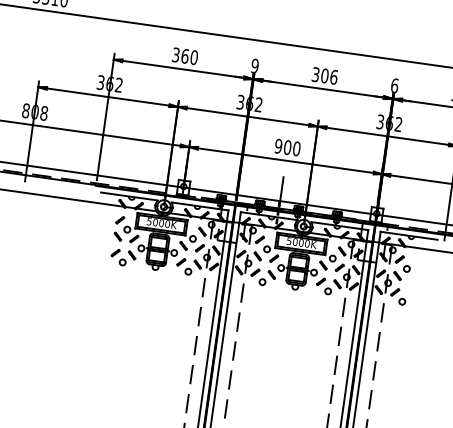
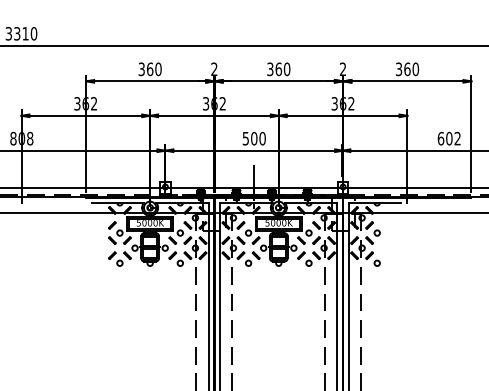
text: (255, 65) -> (214, 68), 9 -> 2
text: (329, 75) -> (282, 68), 306 -> 360
text: (394, 84) -> (342, 68), 6 -> 2
text: (278, 146) -> (245, 138), 900 -> 500

